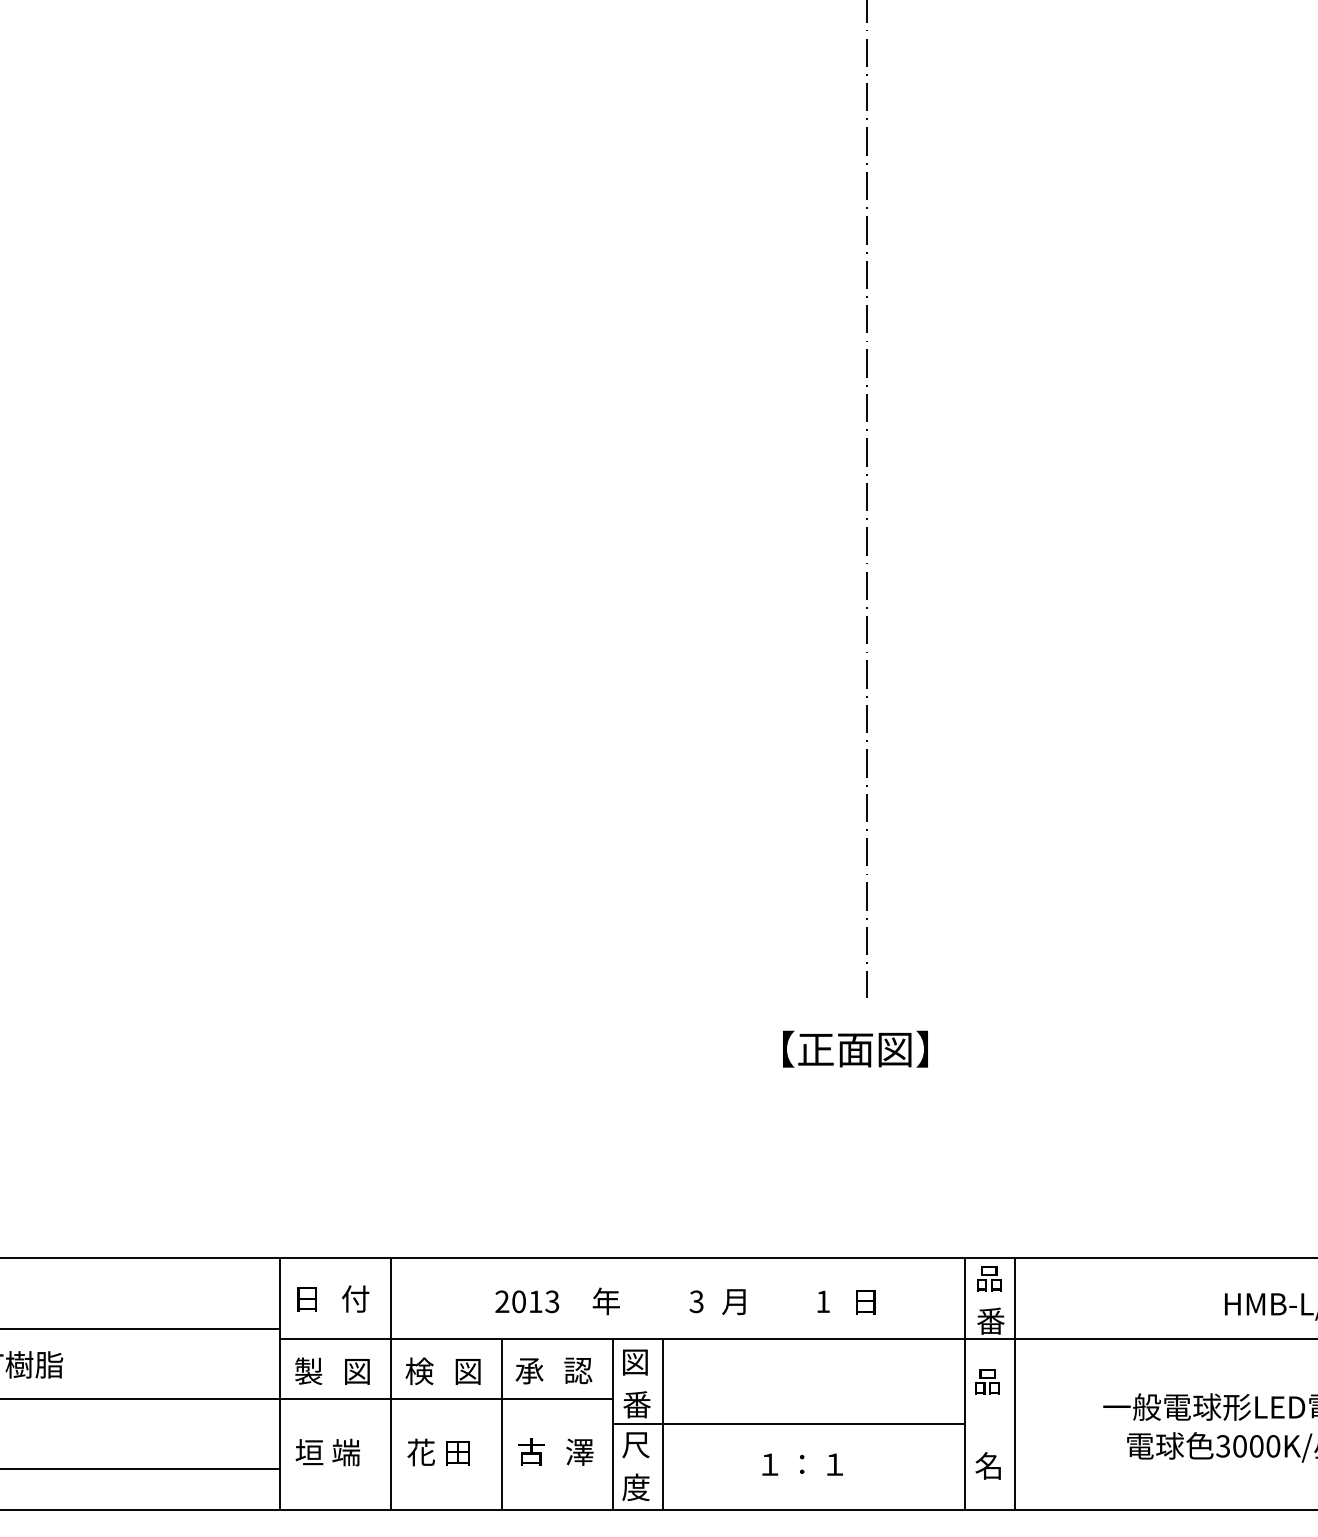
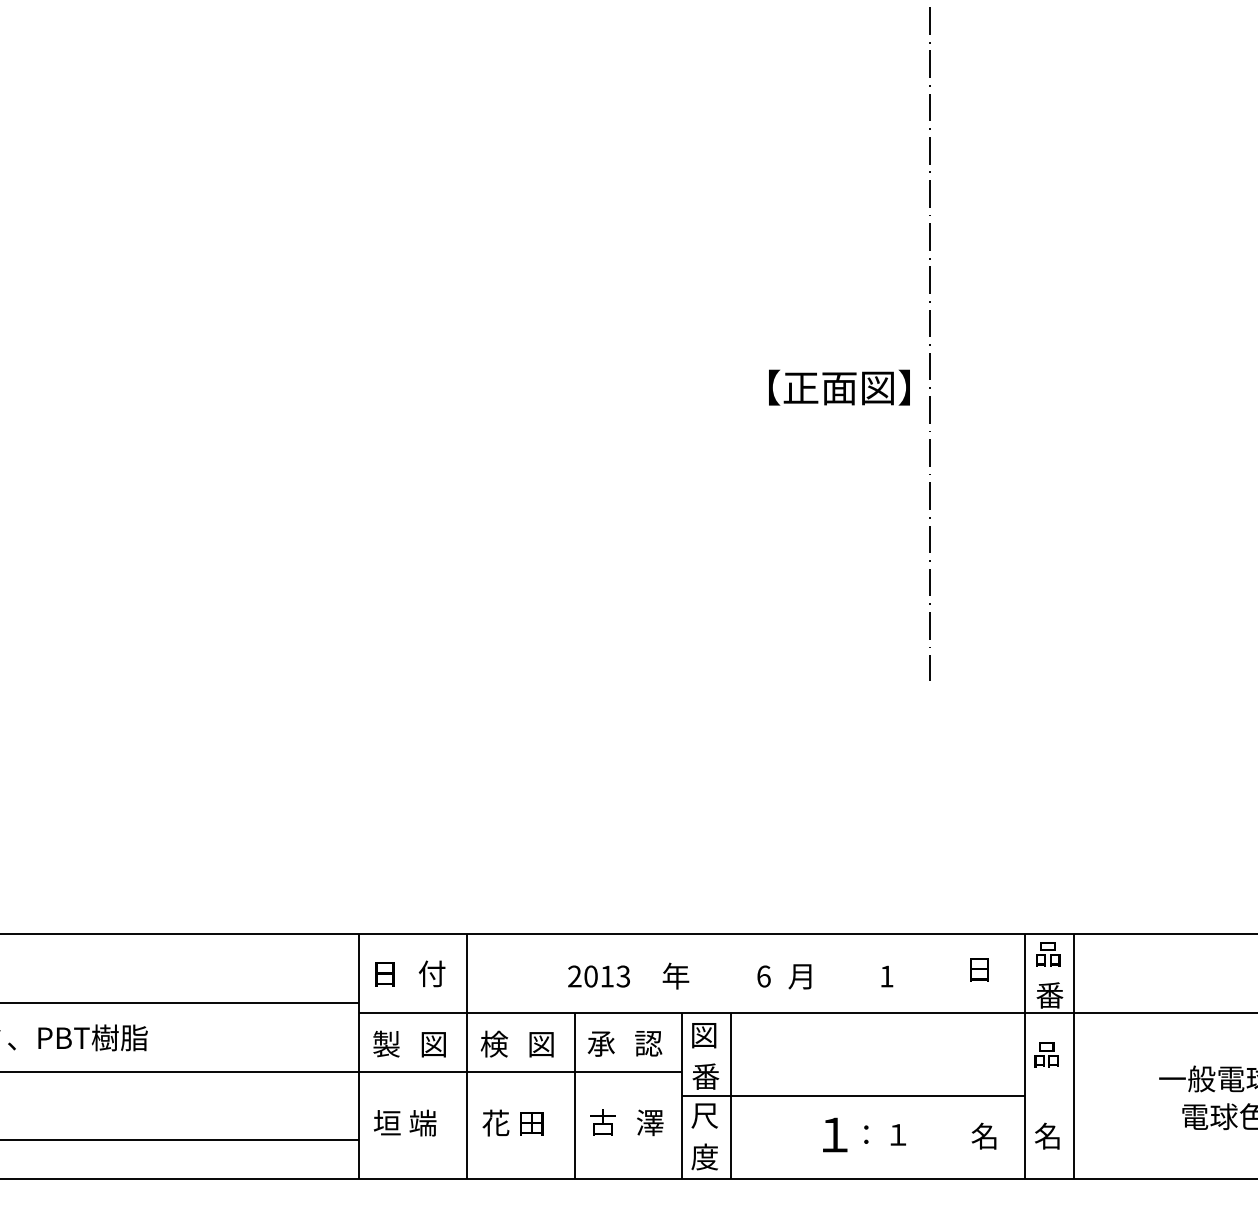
text: (855, 1048) -> (839, 386), moved
text: (696, 1301) -> (763, 976), 3 -> 6
text: (865, 1302) -> (979, 970), moved
part: (770, 1464) -> (835, 1134), size x1.6
part: (922, 1465) -> (983, 1135), added

